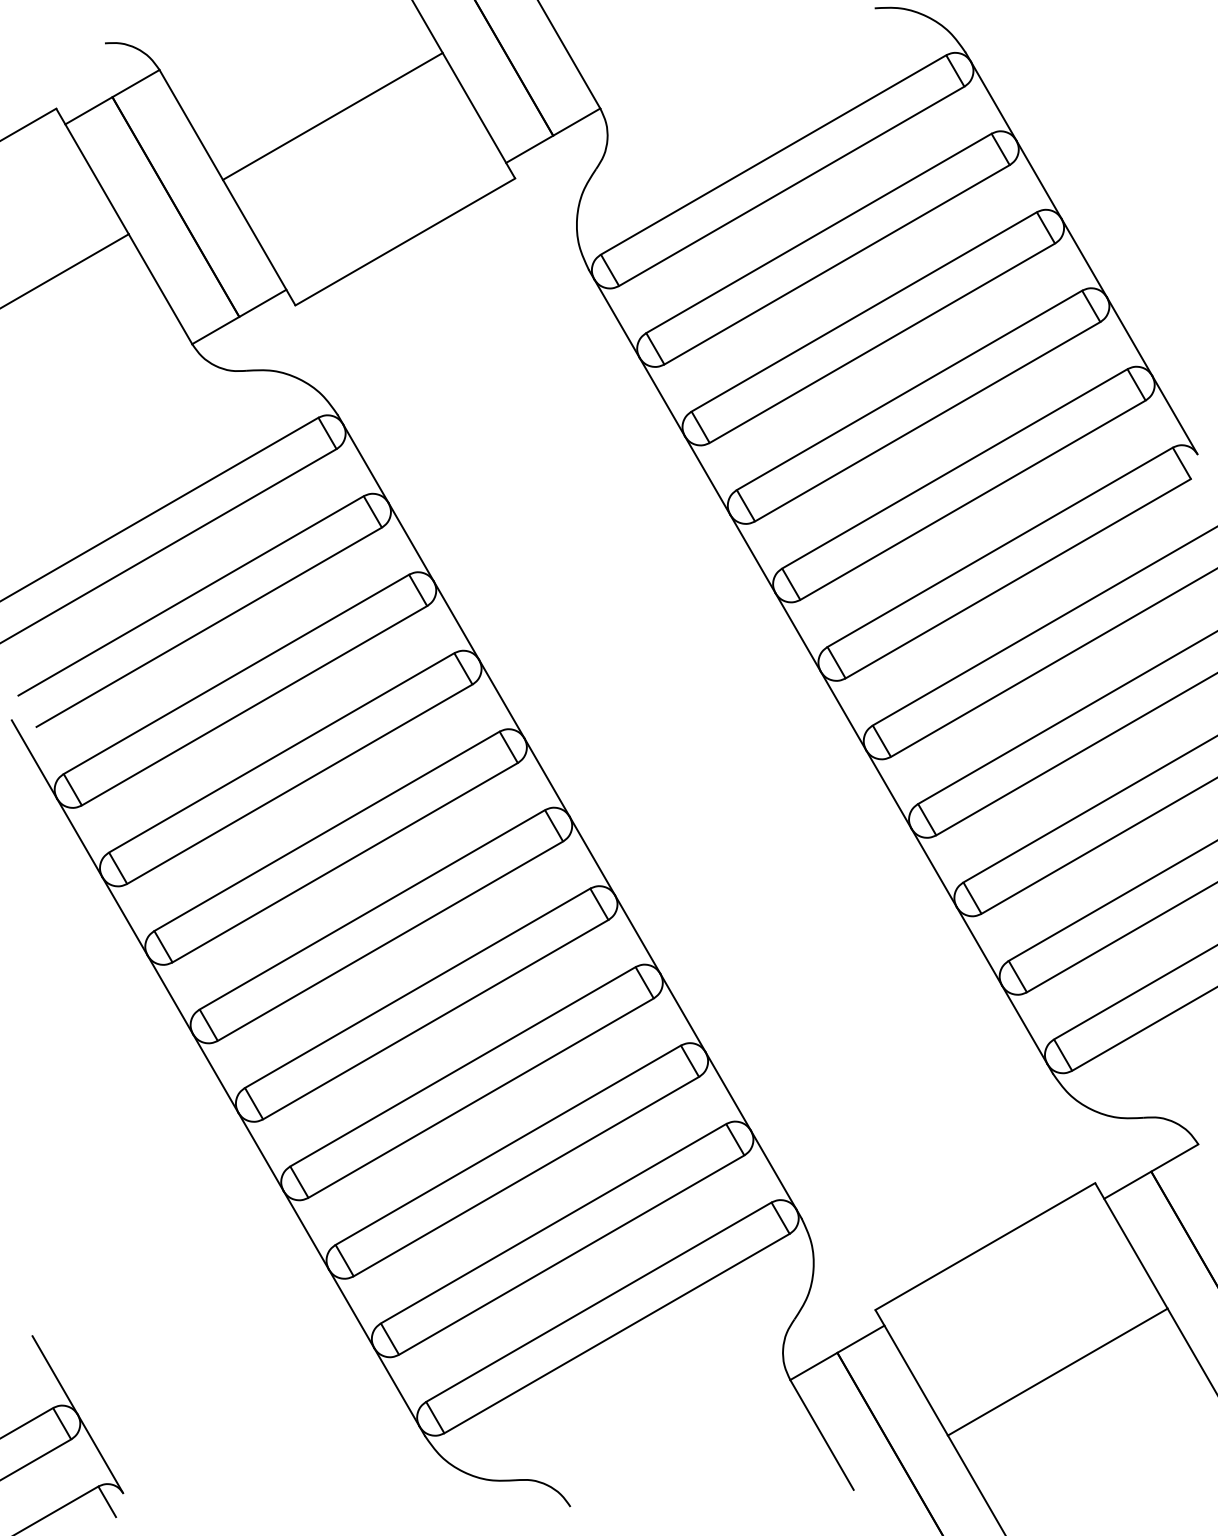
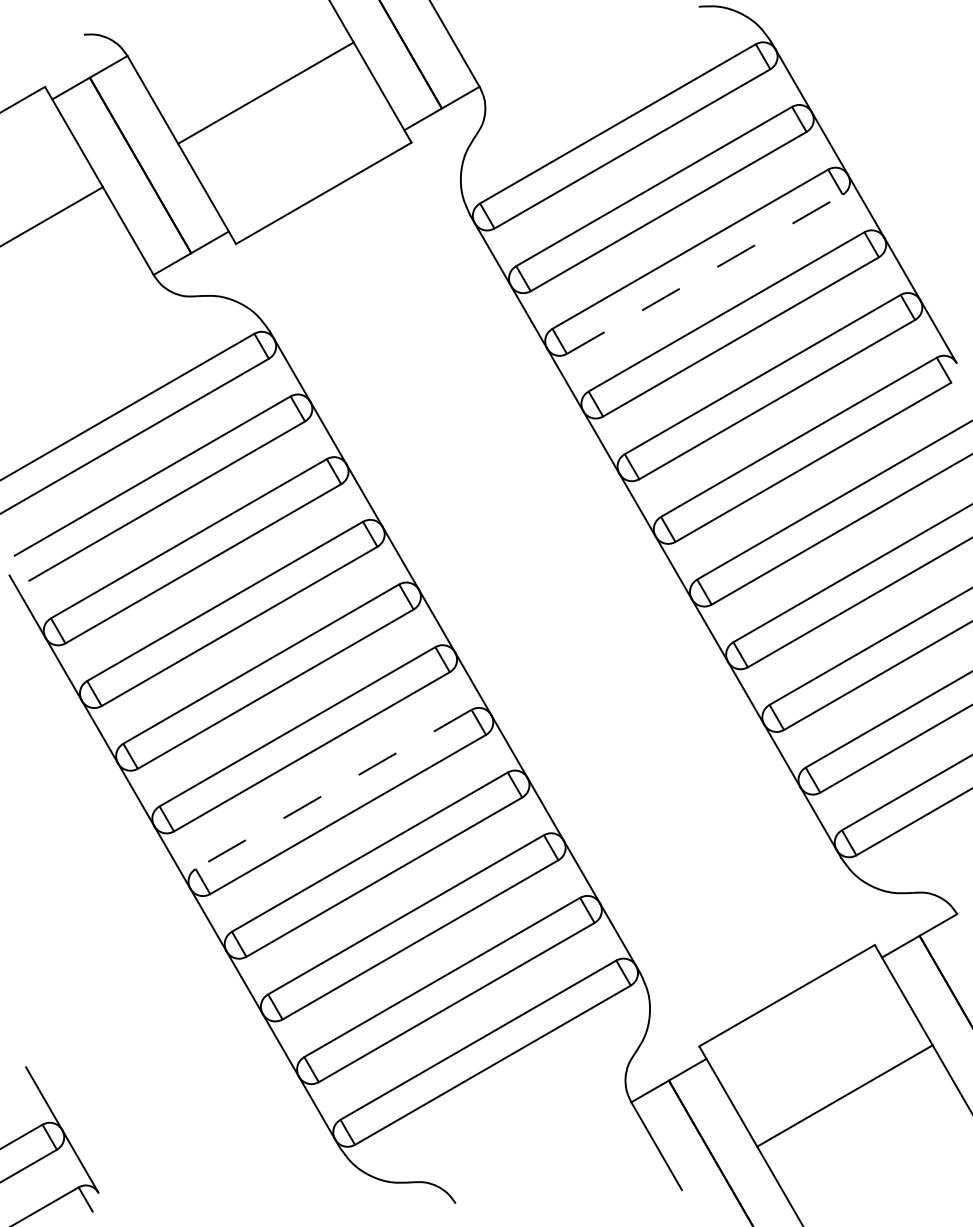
line: (882, 343) -> (704, 274), solid -> dashed
line: (417, 988) -> (333, 789), solid -> dashed

